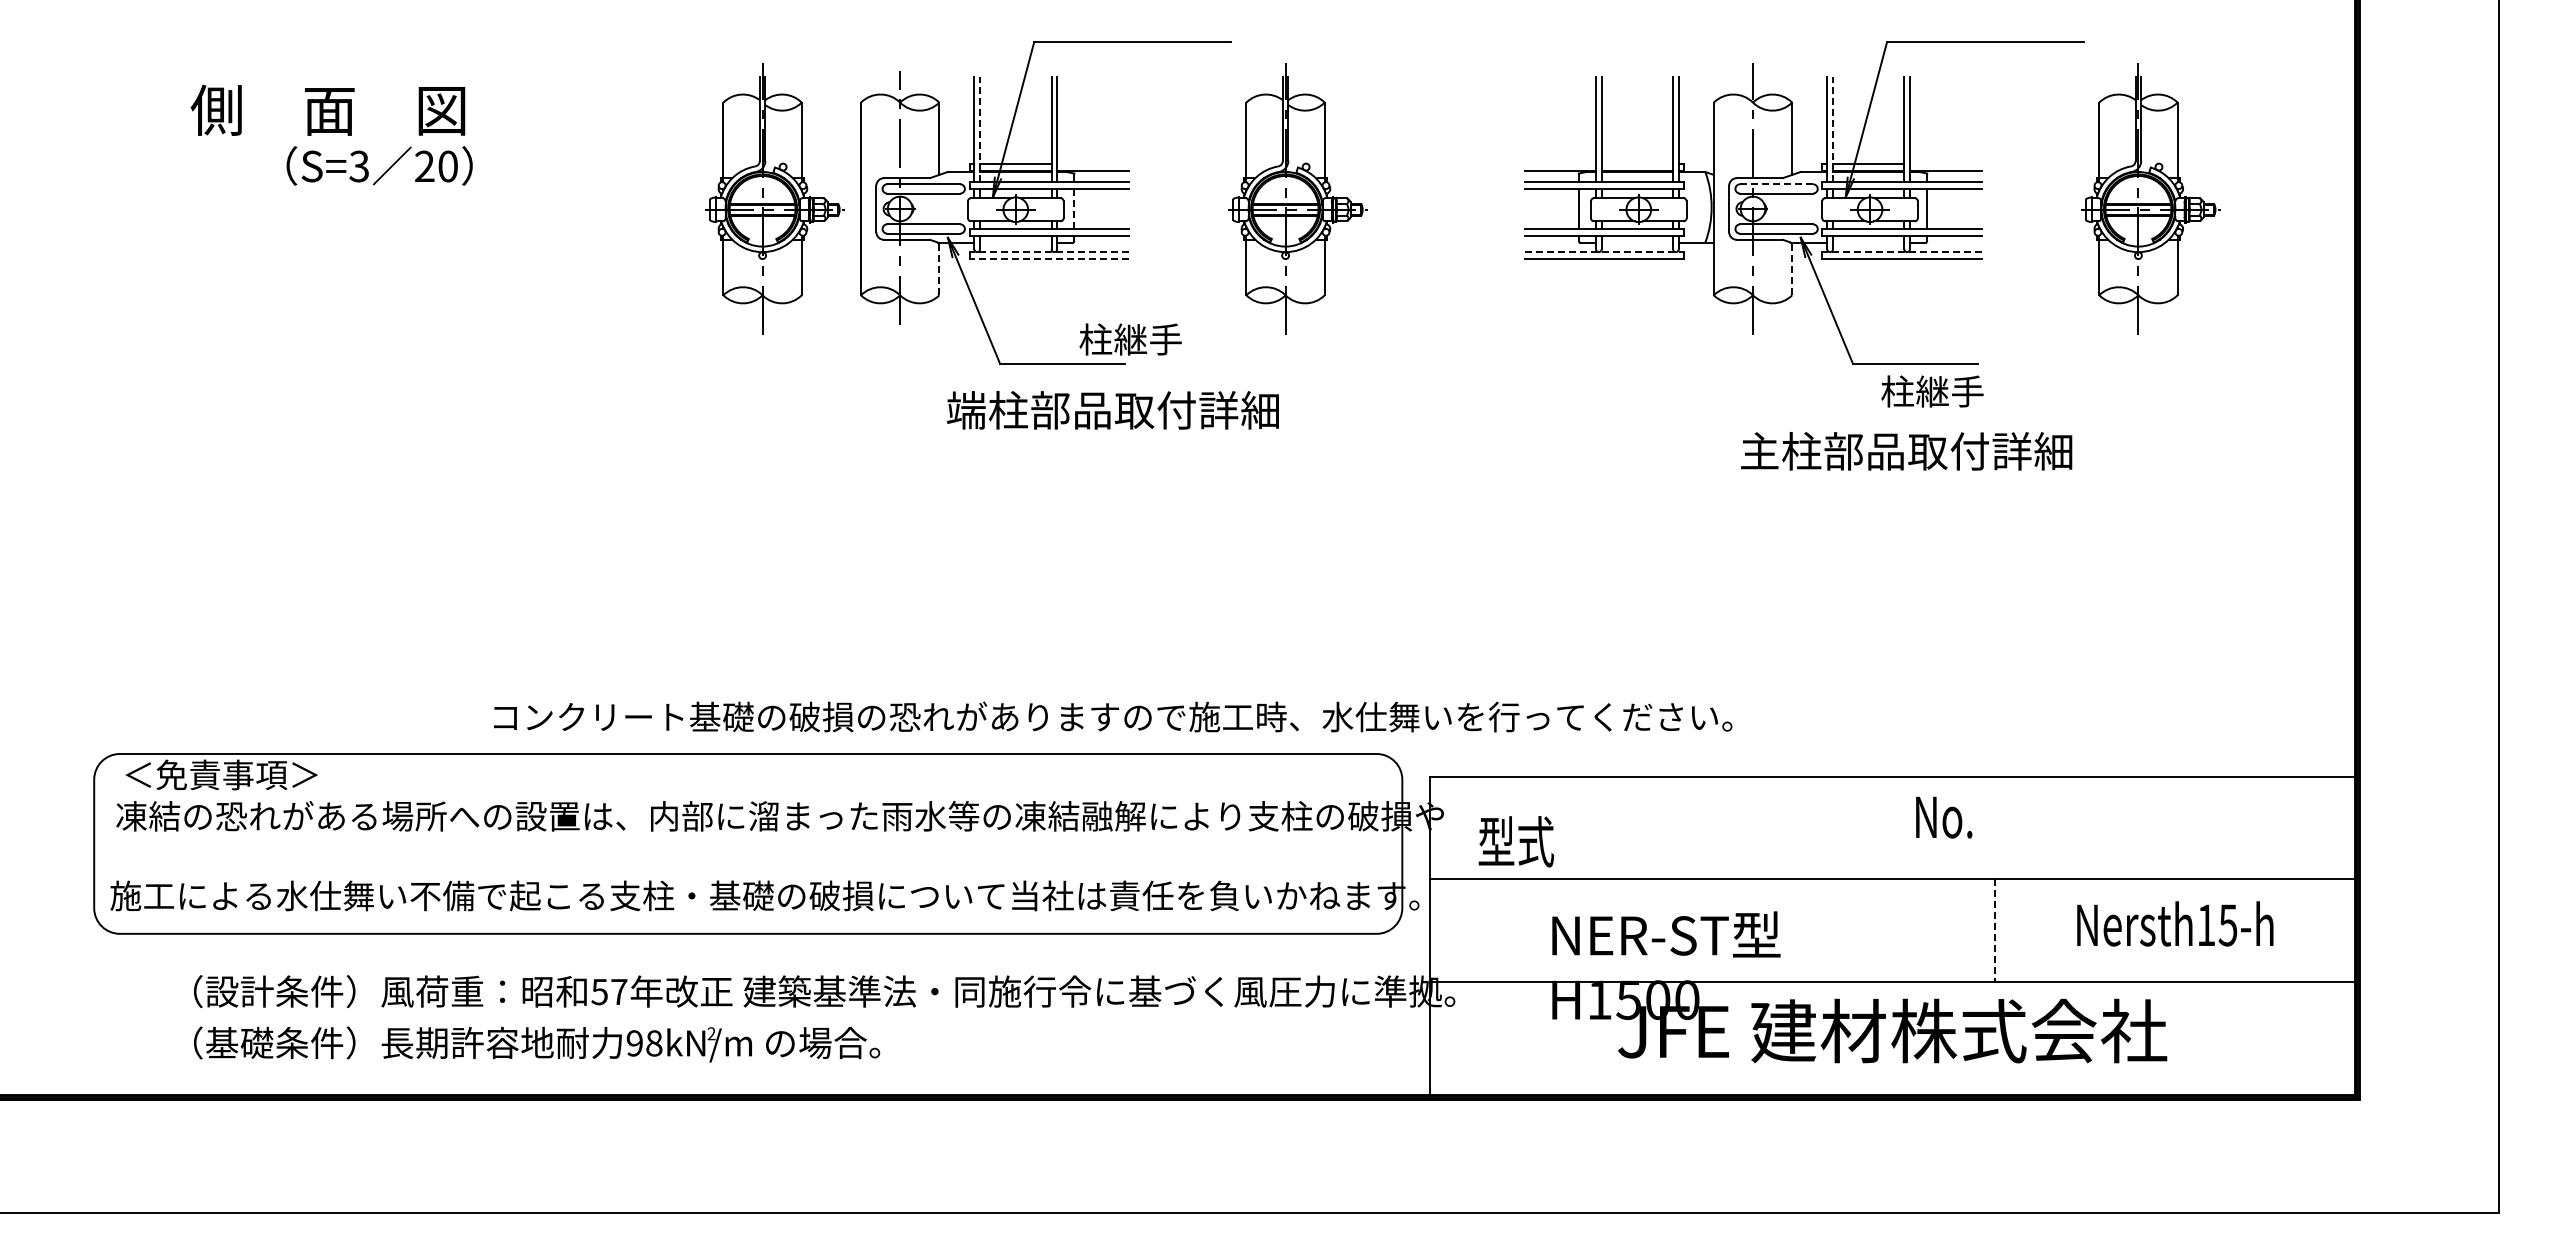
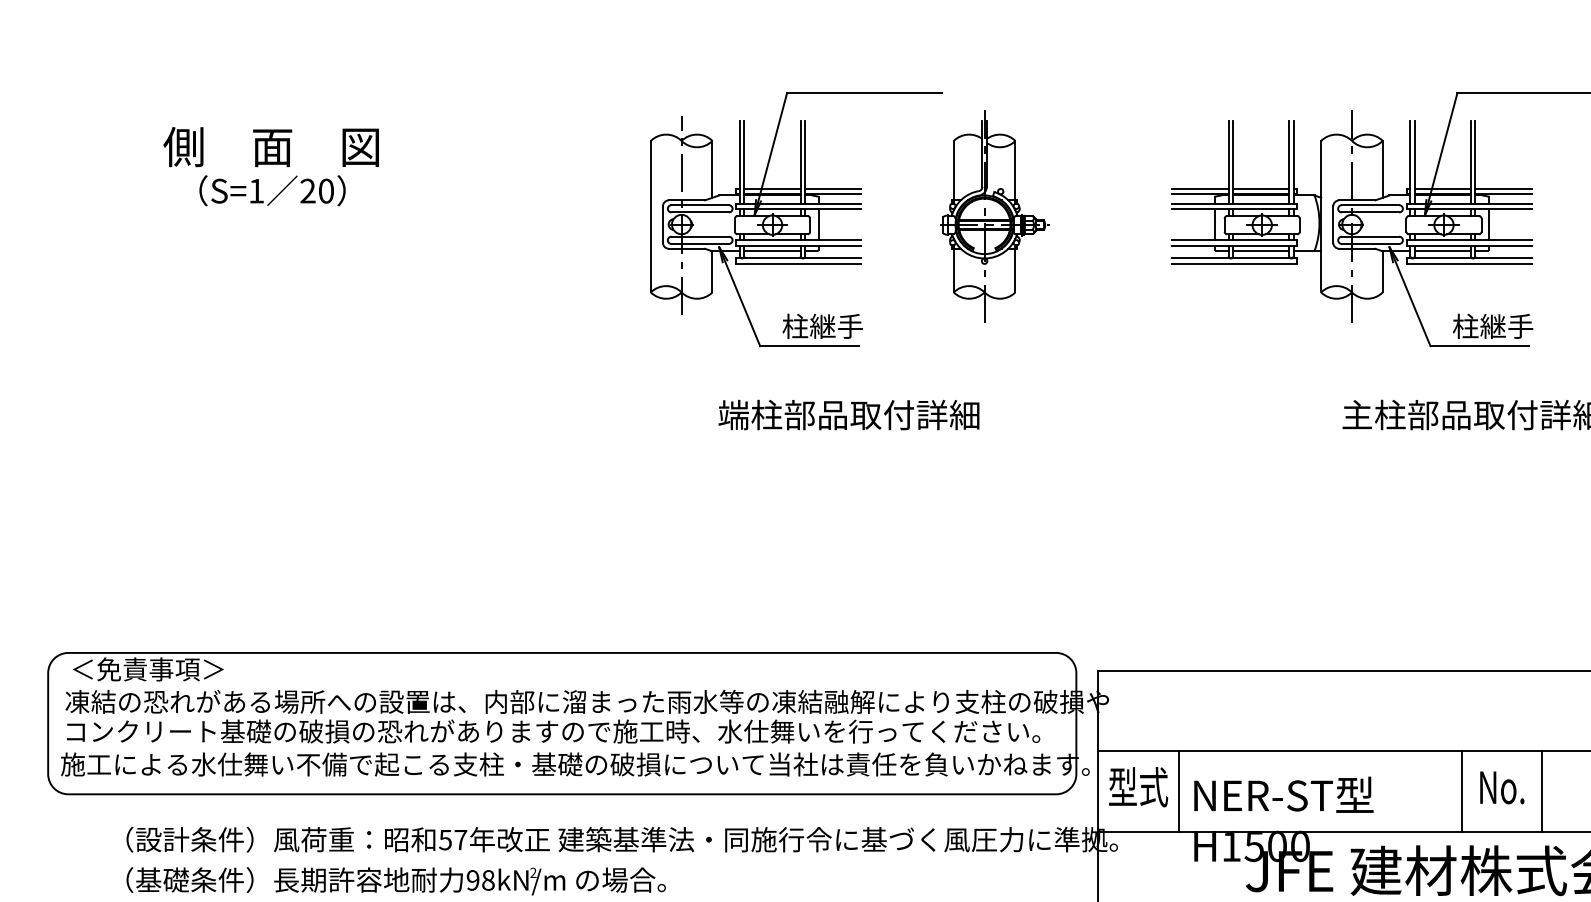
text: (327, 109) -> (270, 146), moved
line: (980, 129) -> (744, 162), dashed -> solid
line: (1832, 129) -> (1414, 162), dashed -> solid
line: (1092, 163) -> (832, 188), added
line: (1560, 163) -> (1200, 188), added
line: (1637, 163) -> (1261, 188), added
line: (1945, 163) -> (1503, 188), added
text: (358, 166) -> (255, 191), S=3 -> S=1
line: (1776, 184) -> (1370, 205), dashed -> solid
part: (774, 198) -> (582, 216), removed
line: (1074, 208) -> (818, 224), dashed -> solid
line: (1015, 242) -> (772, 250), added
line: (1637, 242) -> (1261, 250), added
line: (1868, 242) -> (1442, 250), added
line: (1049, 252) -> (799, 258), dashed -> solid
line: (1604, 252) -> (1235, 258), dashed -> solid
line: (1901, 252) -> (1468, 258), dashed -> solid
line: (1049, 259) -> (799, 264), dashed -> solid
line: (939, 268) -> (712, 271), dashed -> solid
line: (1792, 268) -> (1383, 271), dashed -> solid
text: (1130, 339) -> (822, 326), moved
text: (1932, 391) -> (1493, 326), moved
text: (1112, 410) -> (848, 415), moved
text: (1113, 716) -> (553, 731), moved
text: (1944, 817) -> (1502, 787), moved
text: (1516, 841) -> (1138, 786), moved
line: (1532, 930) -> (1178, 791), added
line: (1892, 930) -> (1461, 791), added
line: (1995, 931) -> (1542, 792), dashed -> solid

